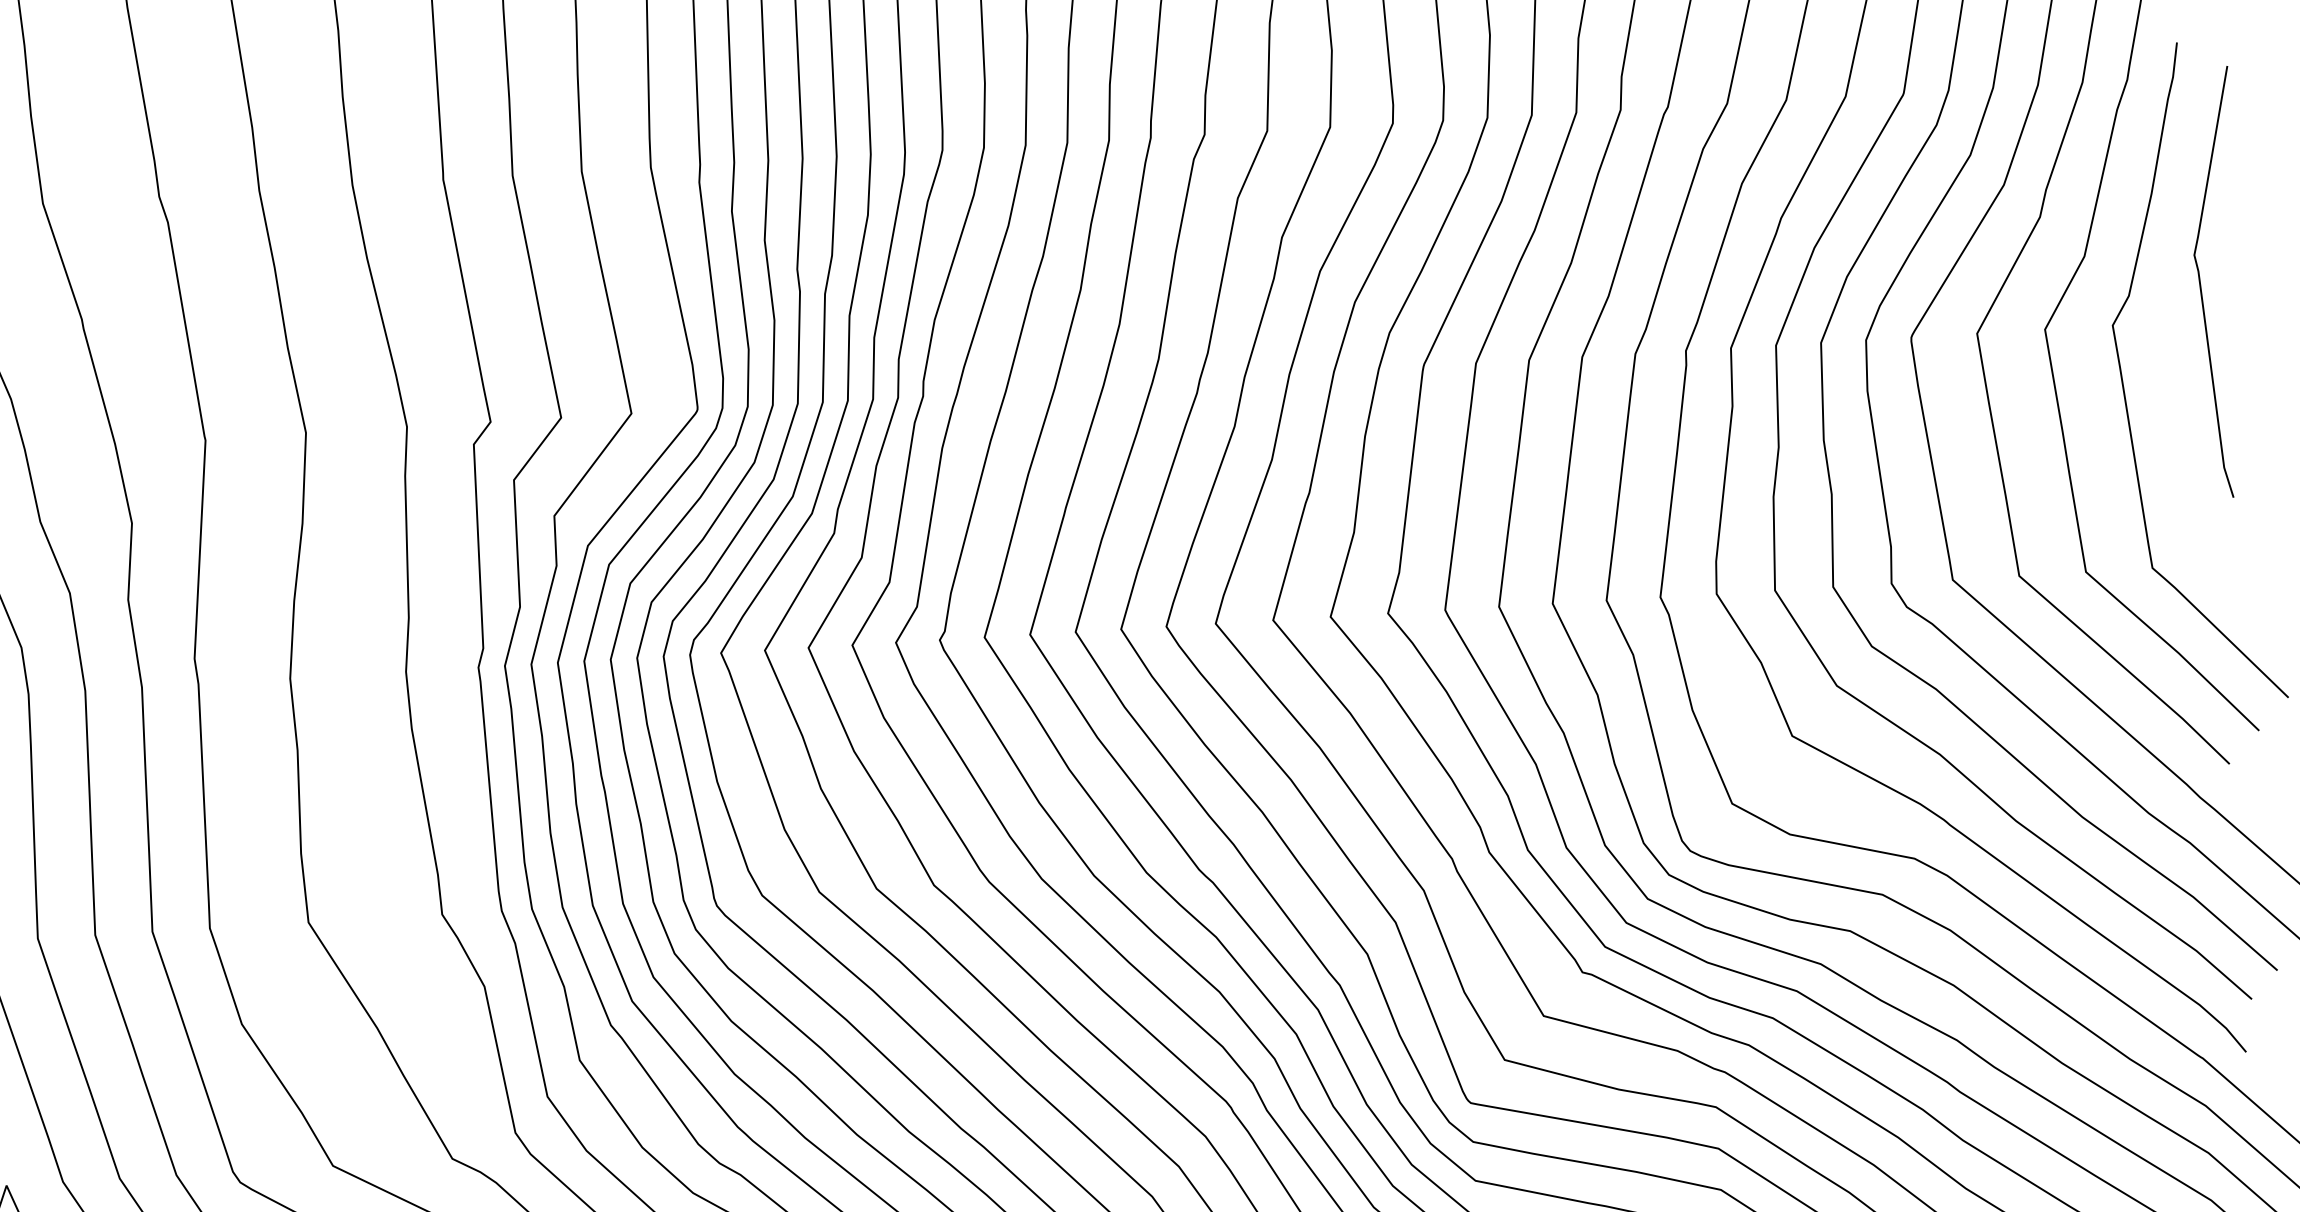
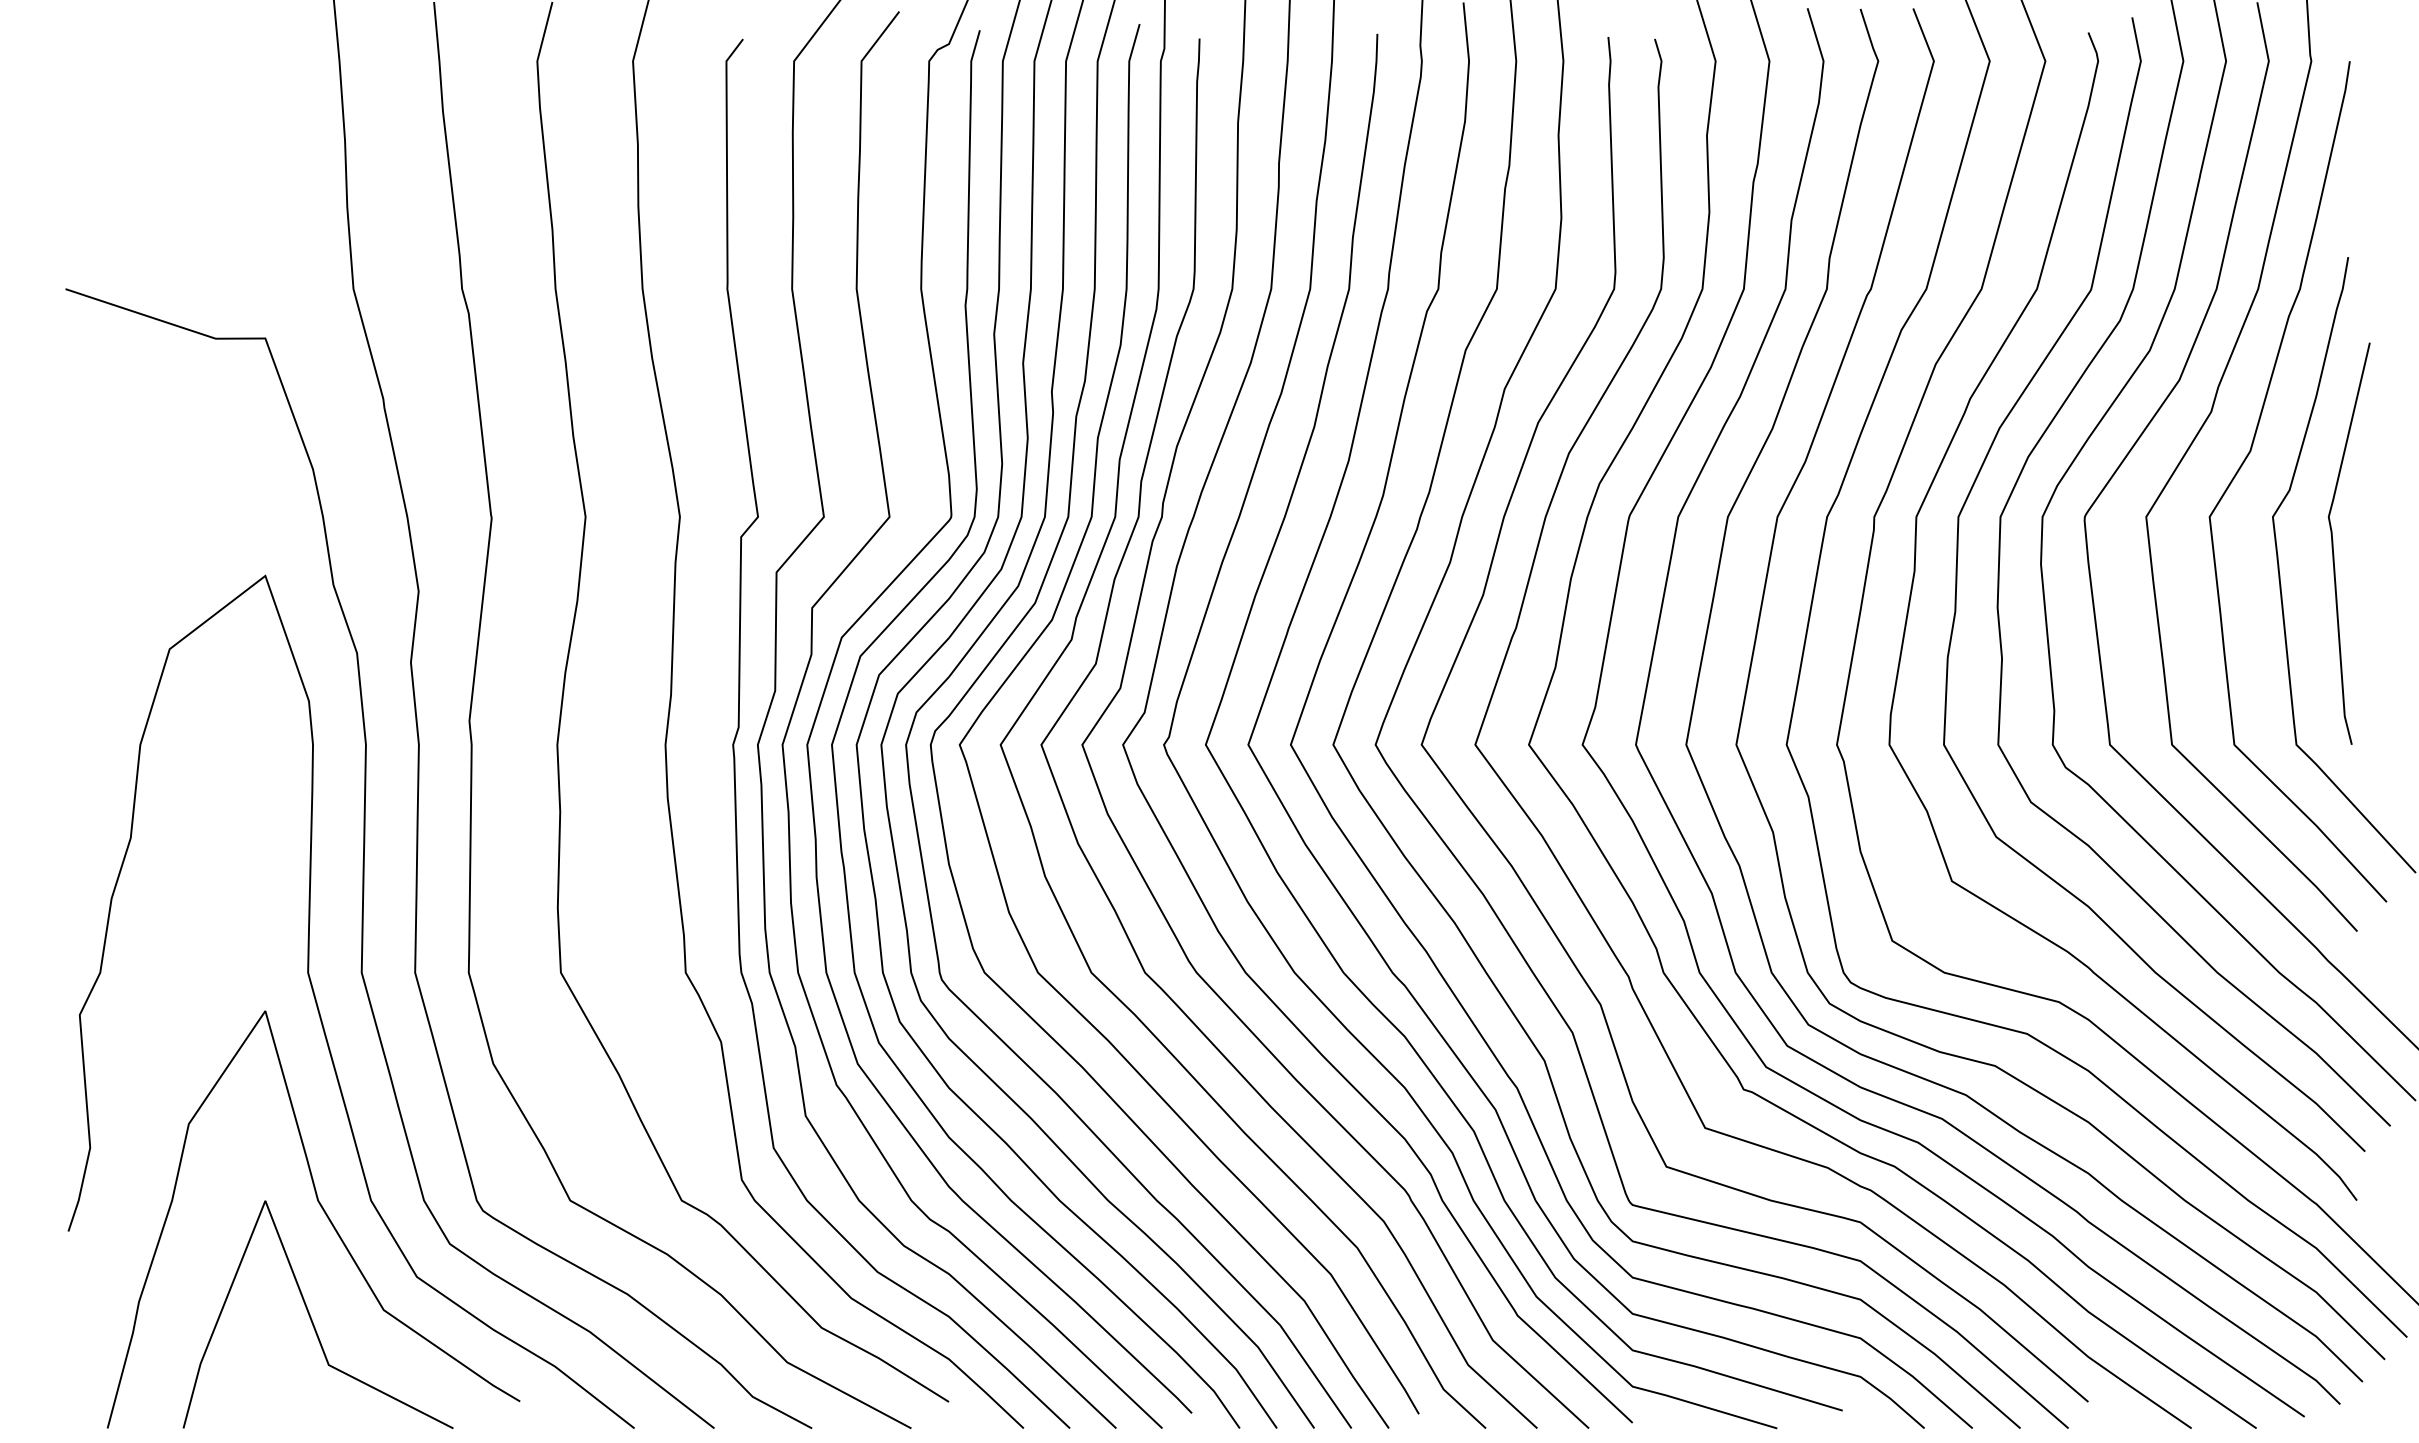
curve: (2201, 283) -> (2333, 543), moved

